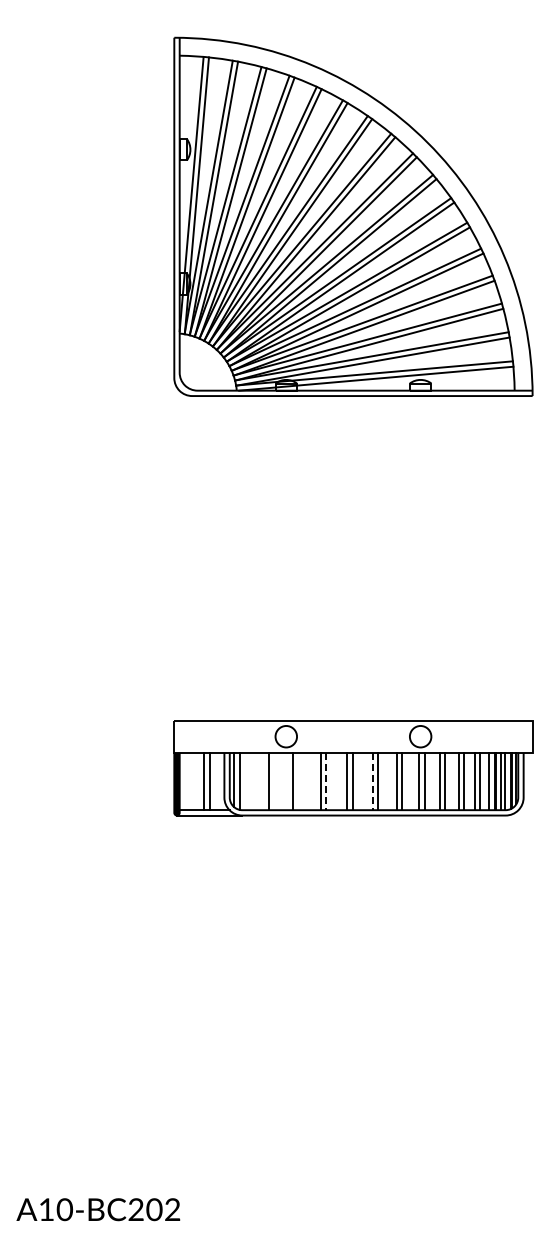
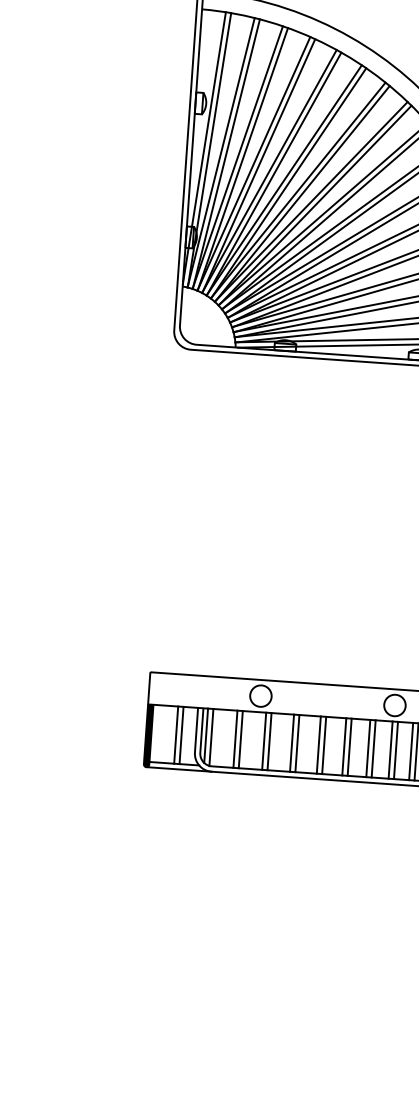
line: (263, 781) -> (235, 739), added
line: (298, 781) -> (269, 741), added
line: (325, 781) -> (296, 743), dashed -> solid
line: (372, 781) -> (343, 746), dashed -> solid

